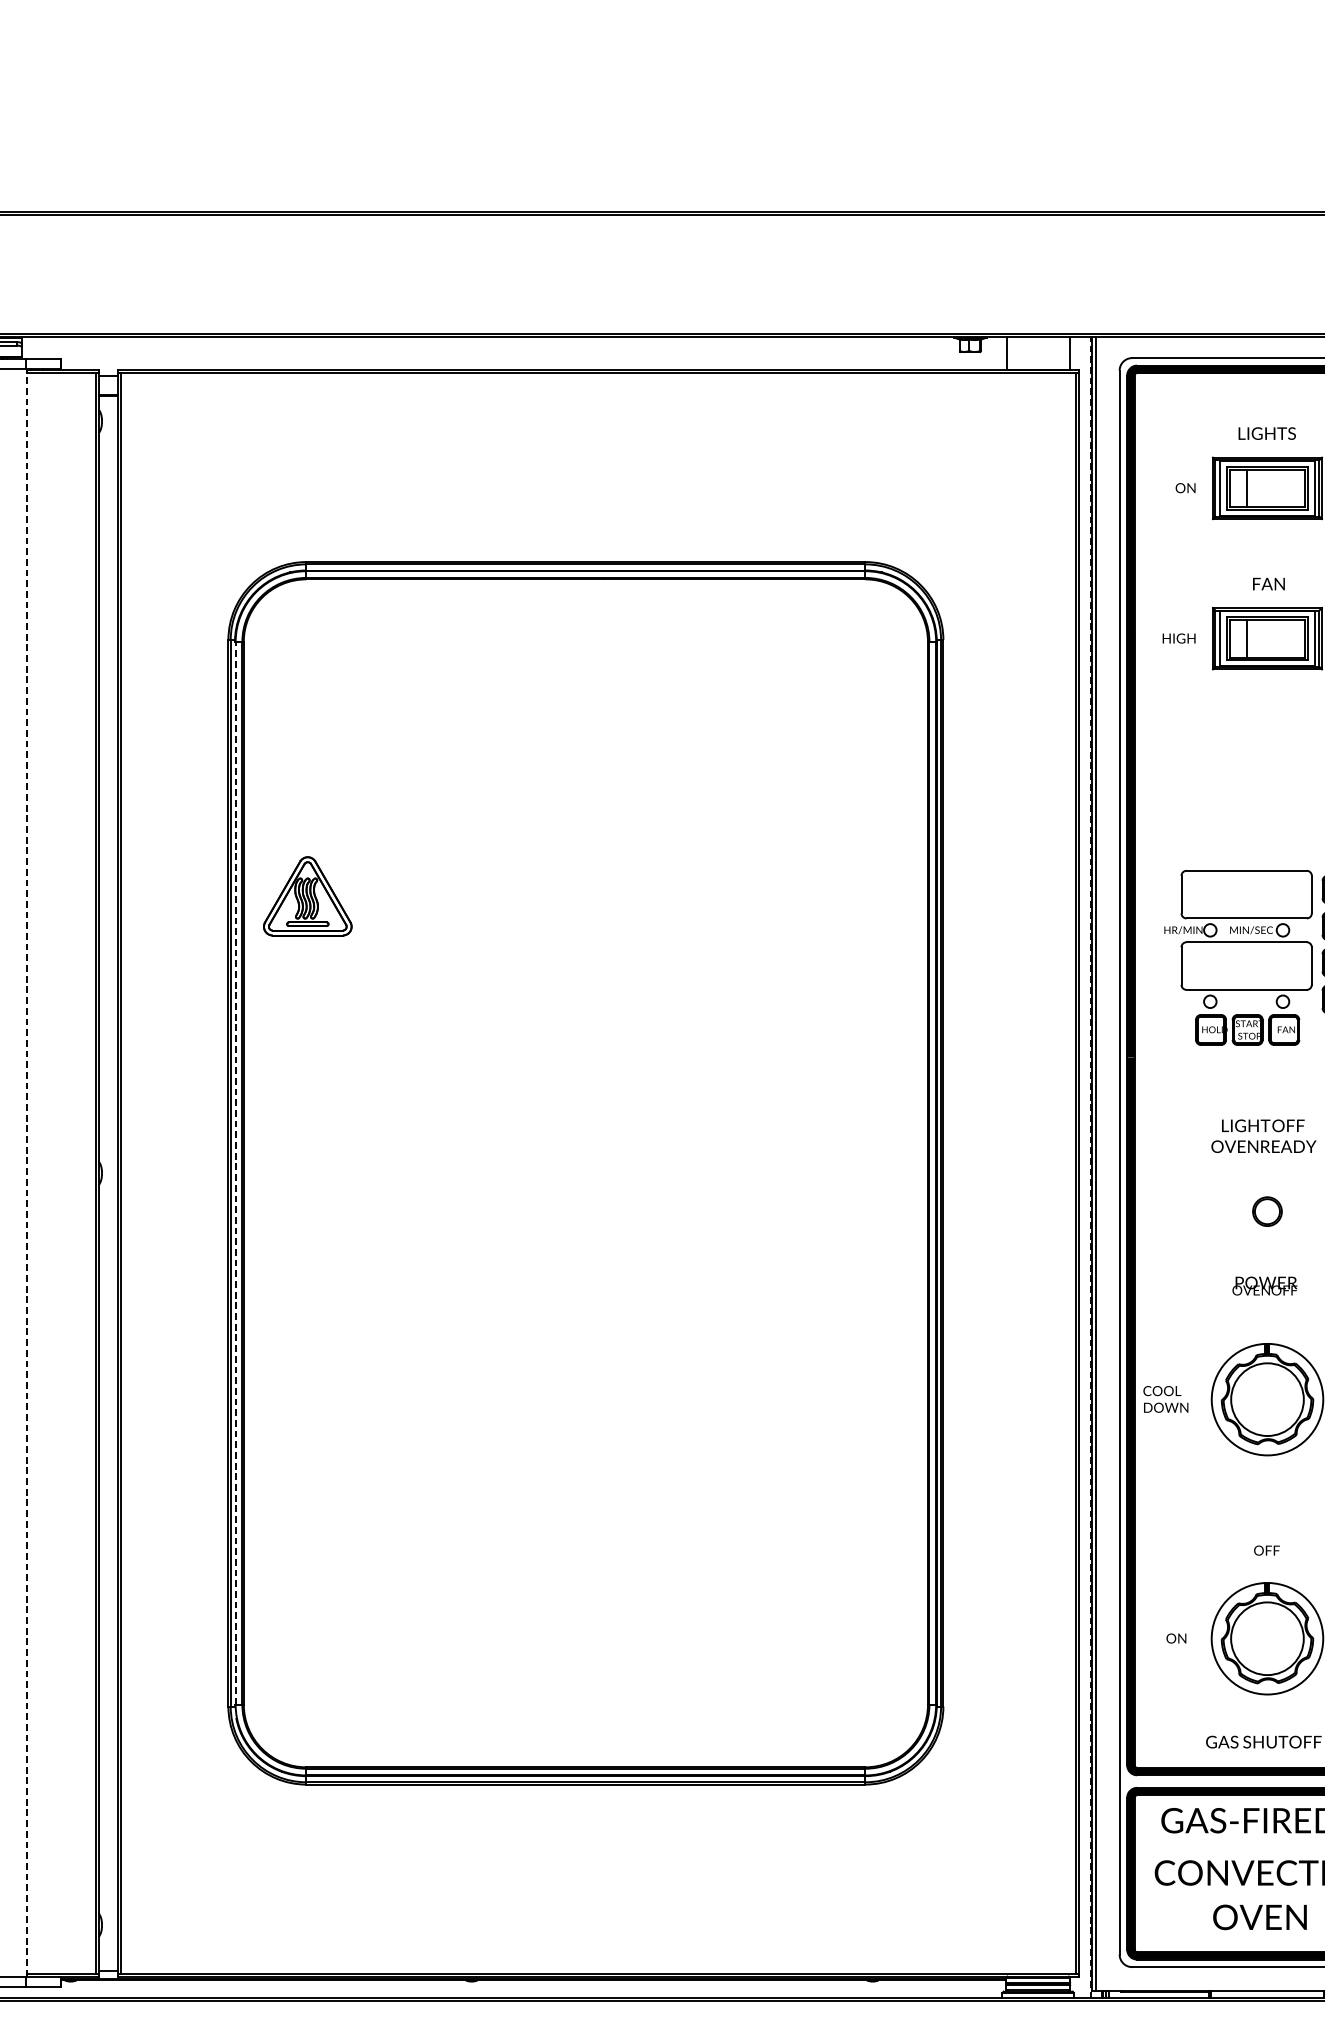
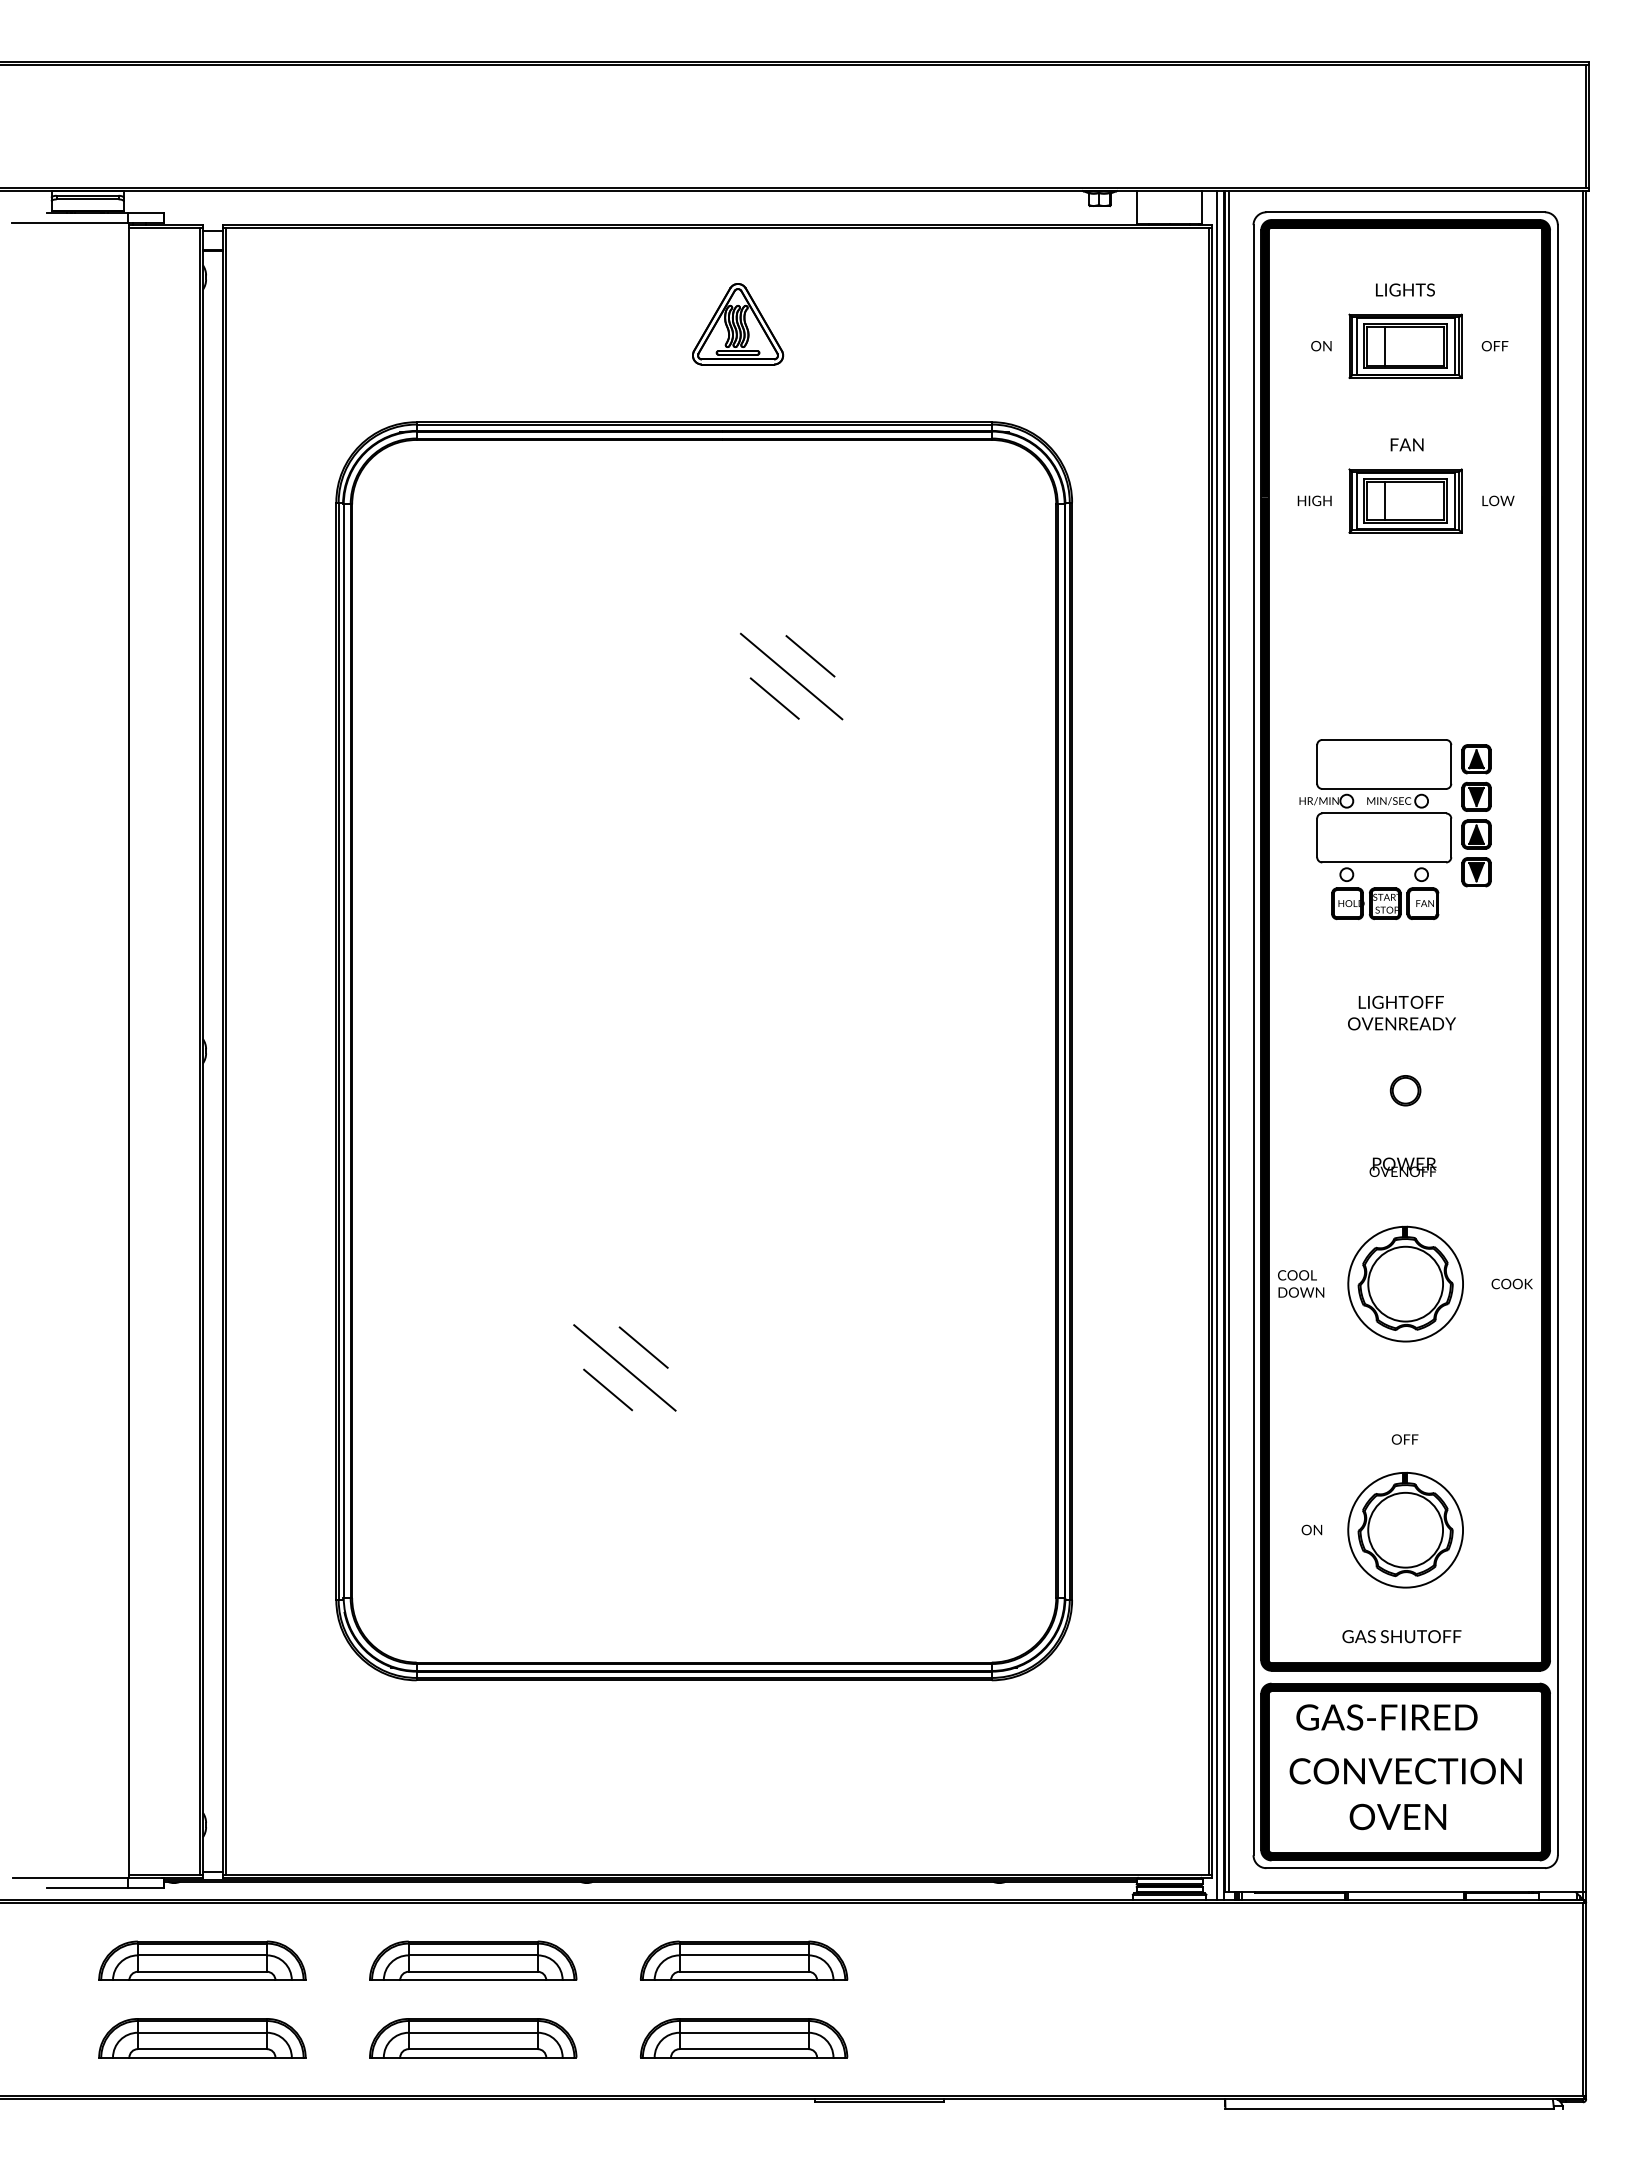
line: (689, 789) -> (810, 656), added
line: (670, 809) -> (791, 676), added
line: (654, 830) -> (774, 698), added
part: (308, 896) -> (738, 324), moved
line: (1084, 1167) -> (1217, 1045), added
line: (1090, 1167) -> (1223, 1045), dashed -> solid
line: (26, 1172) -> (128, 1050), dashed -> solid
line: (235, 1173) -> (343, 1051), dashed -> solid
line: (526, 1461) -> (643, 1347), added
line: (508, 1480) -> (624, 1367), added
line: (492, 1501) -> (608, 1389), added

